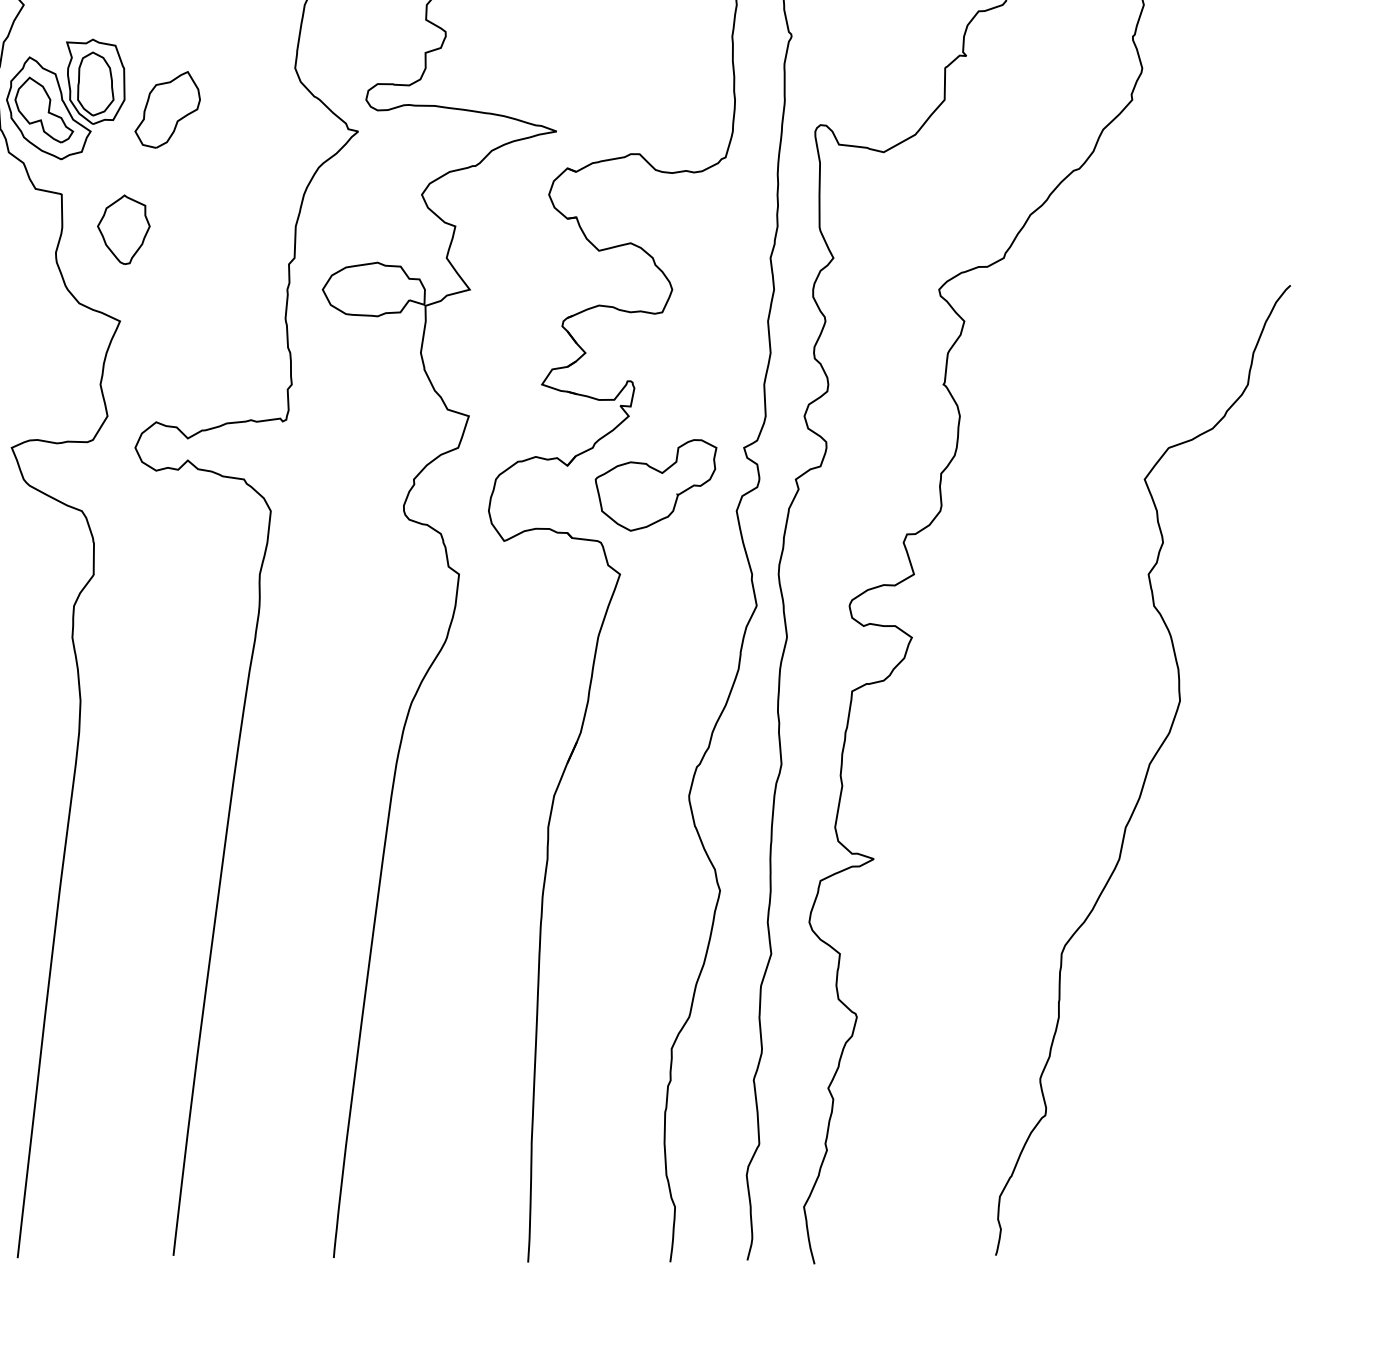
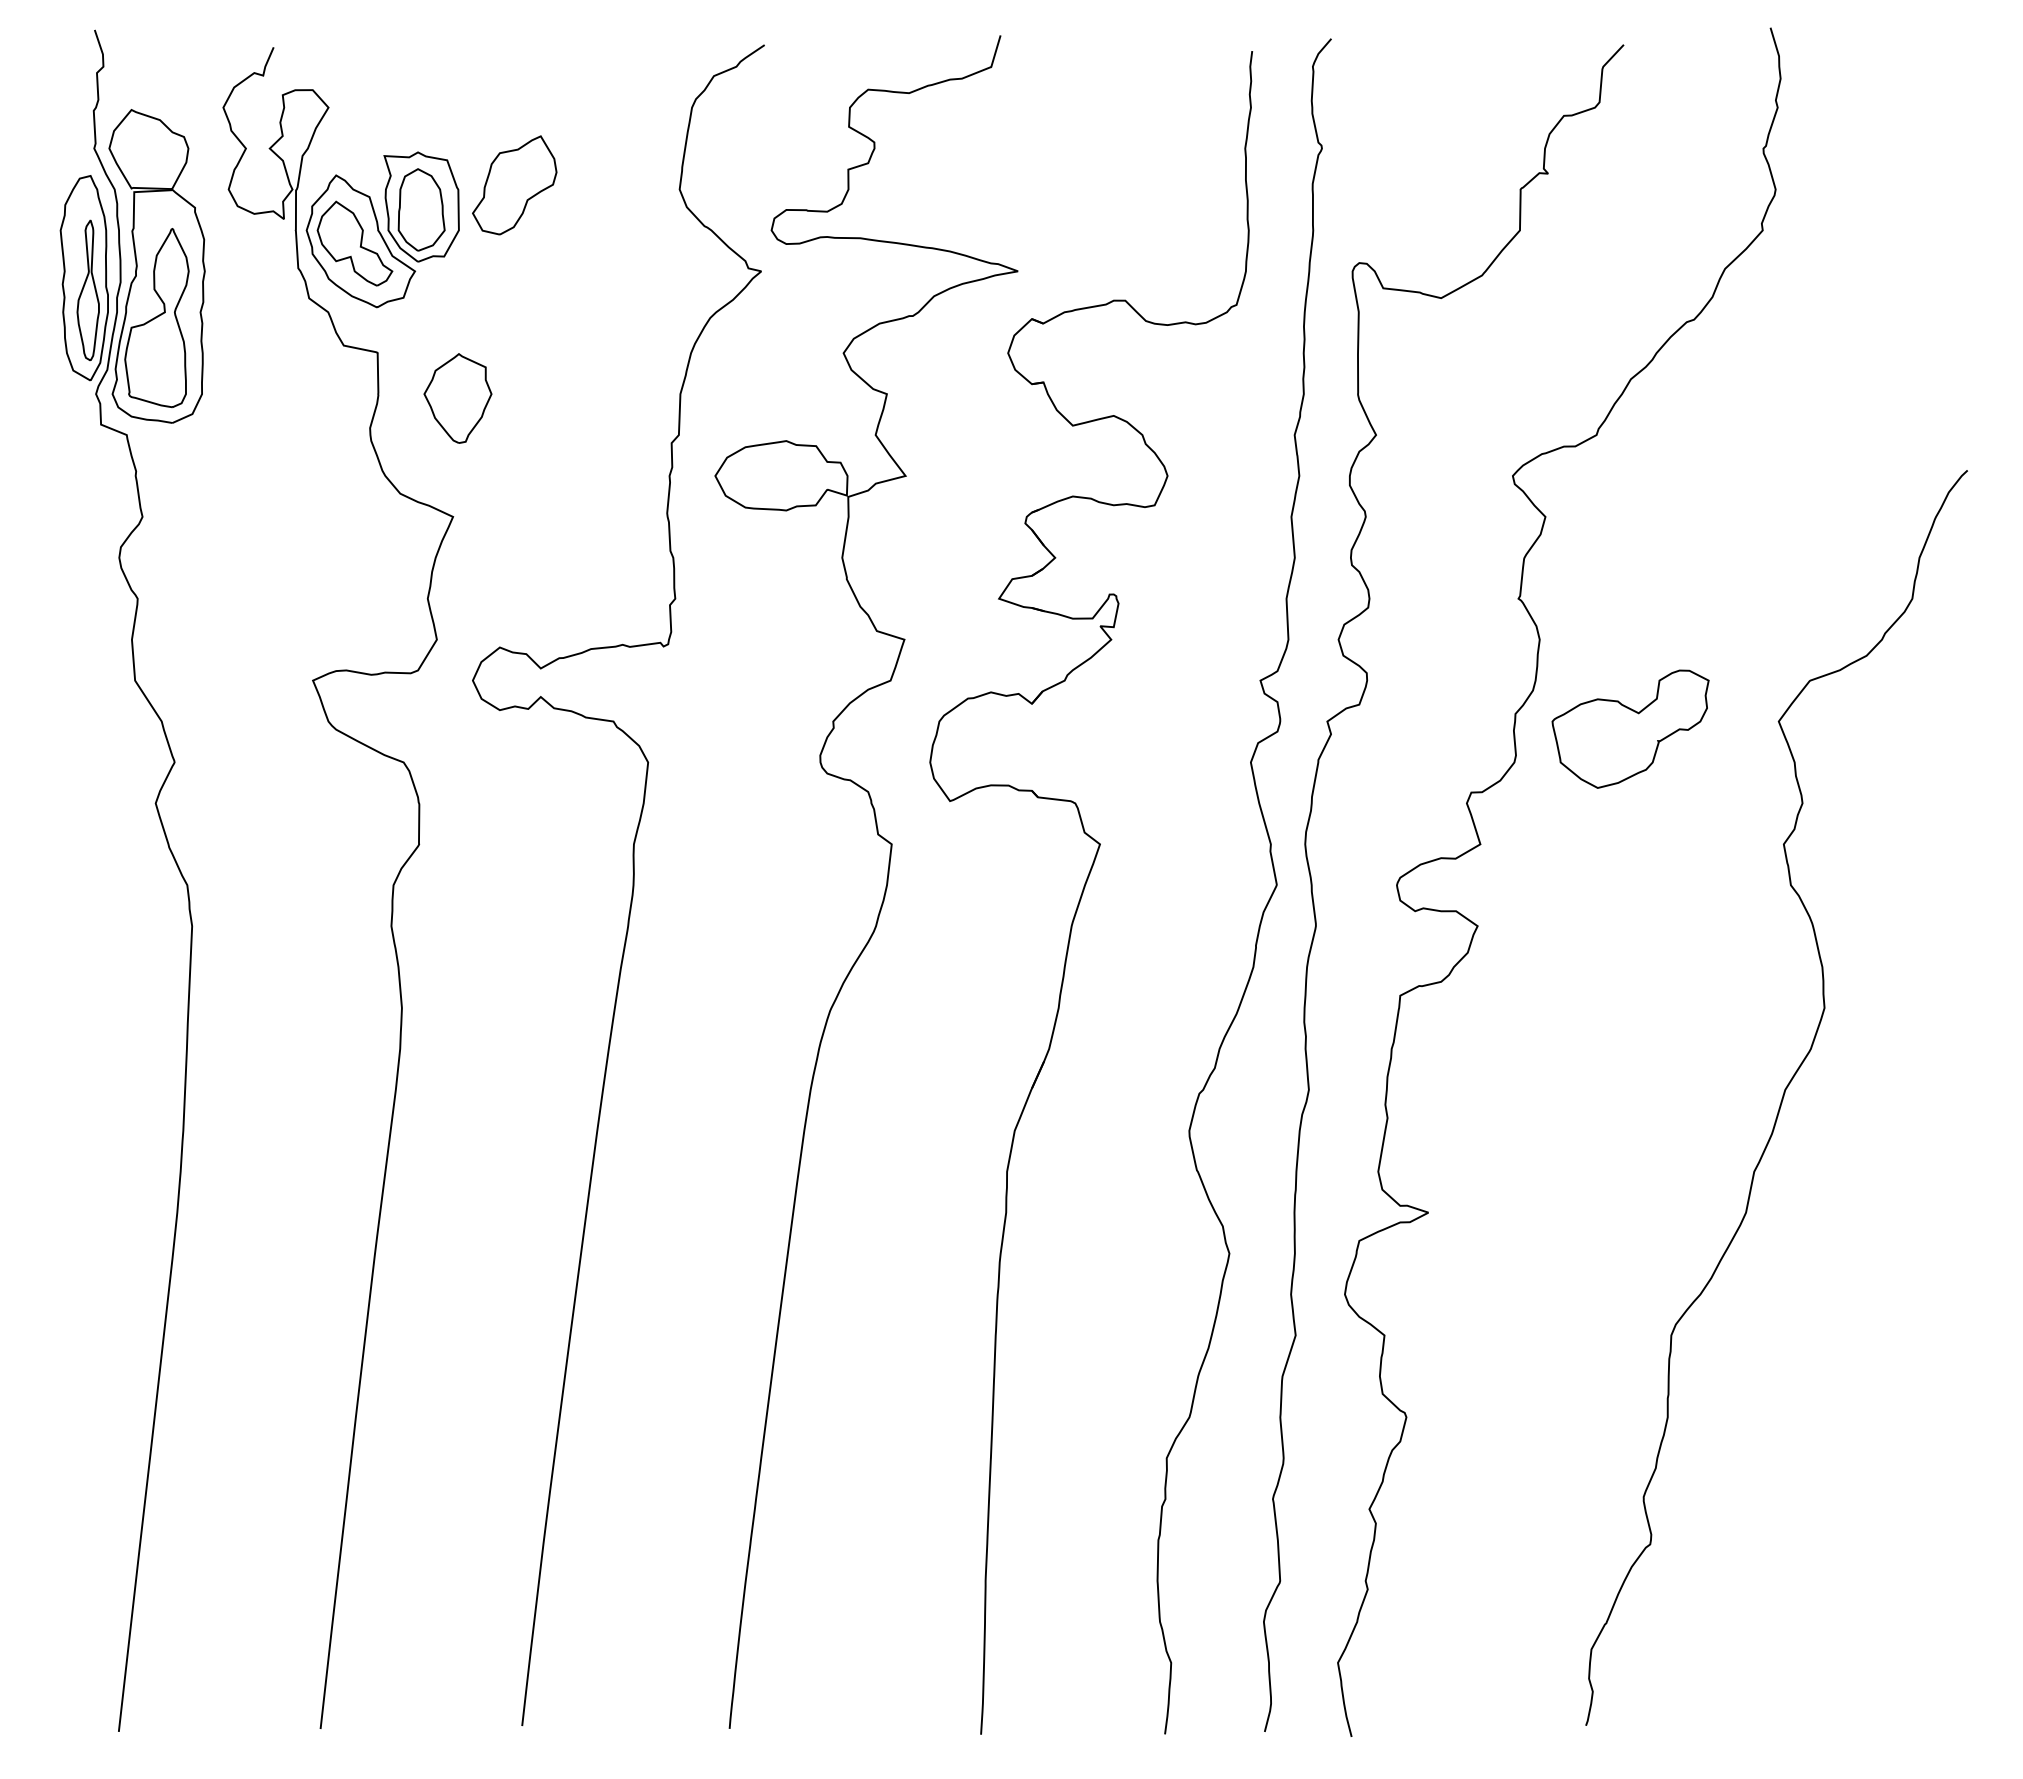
part: (167, 110) -> (514, 185), moved
part: (656, 484) -> (1630, 728), moved

